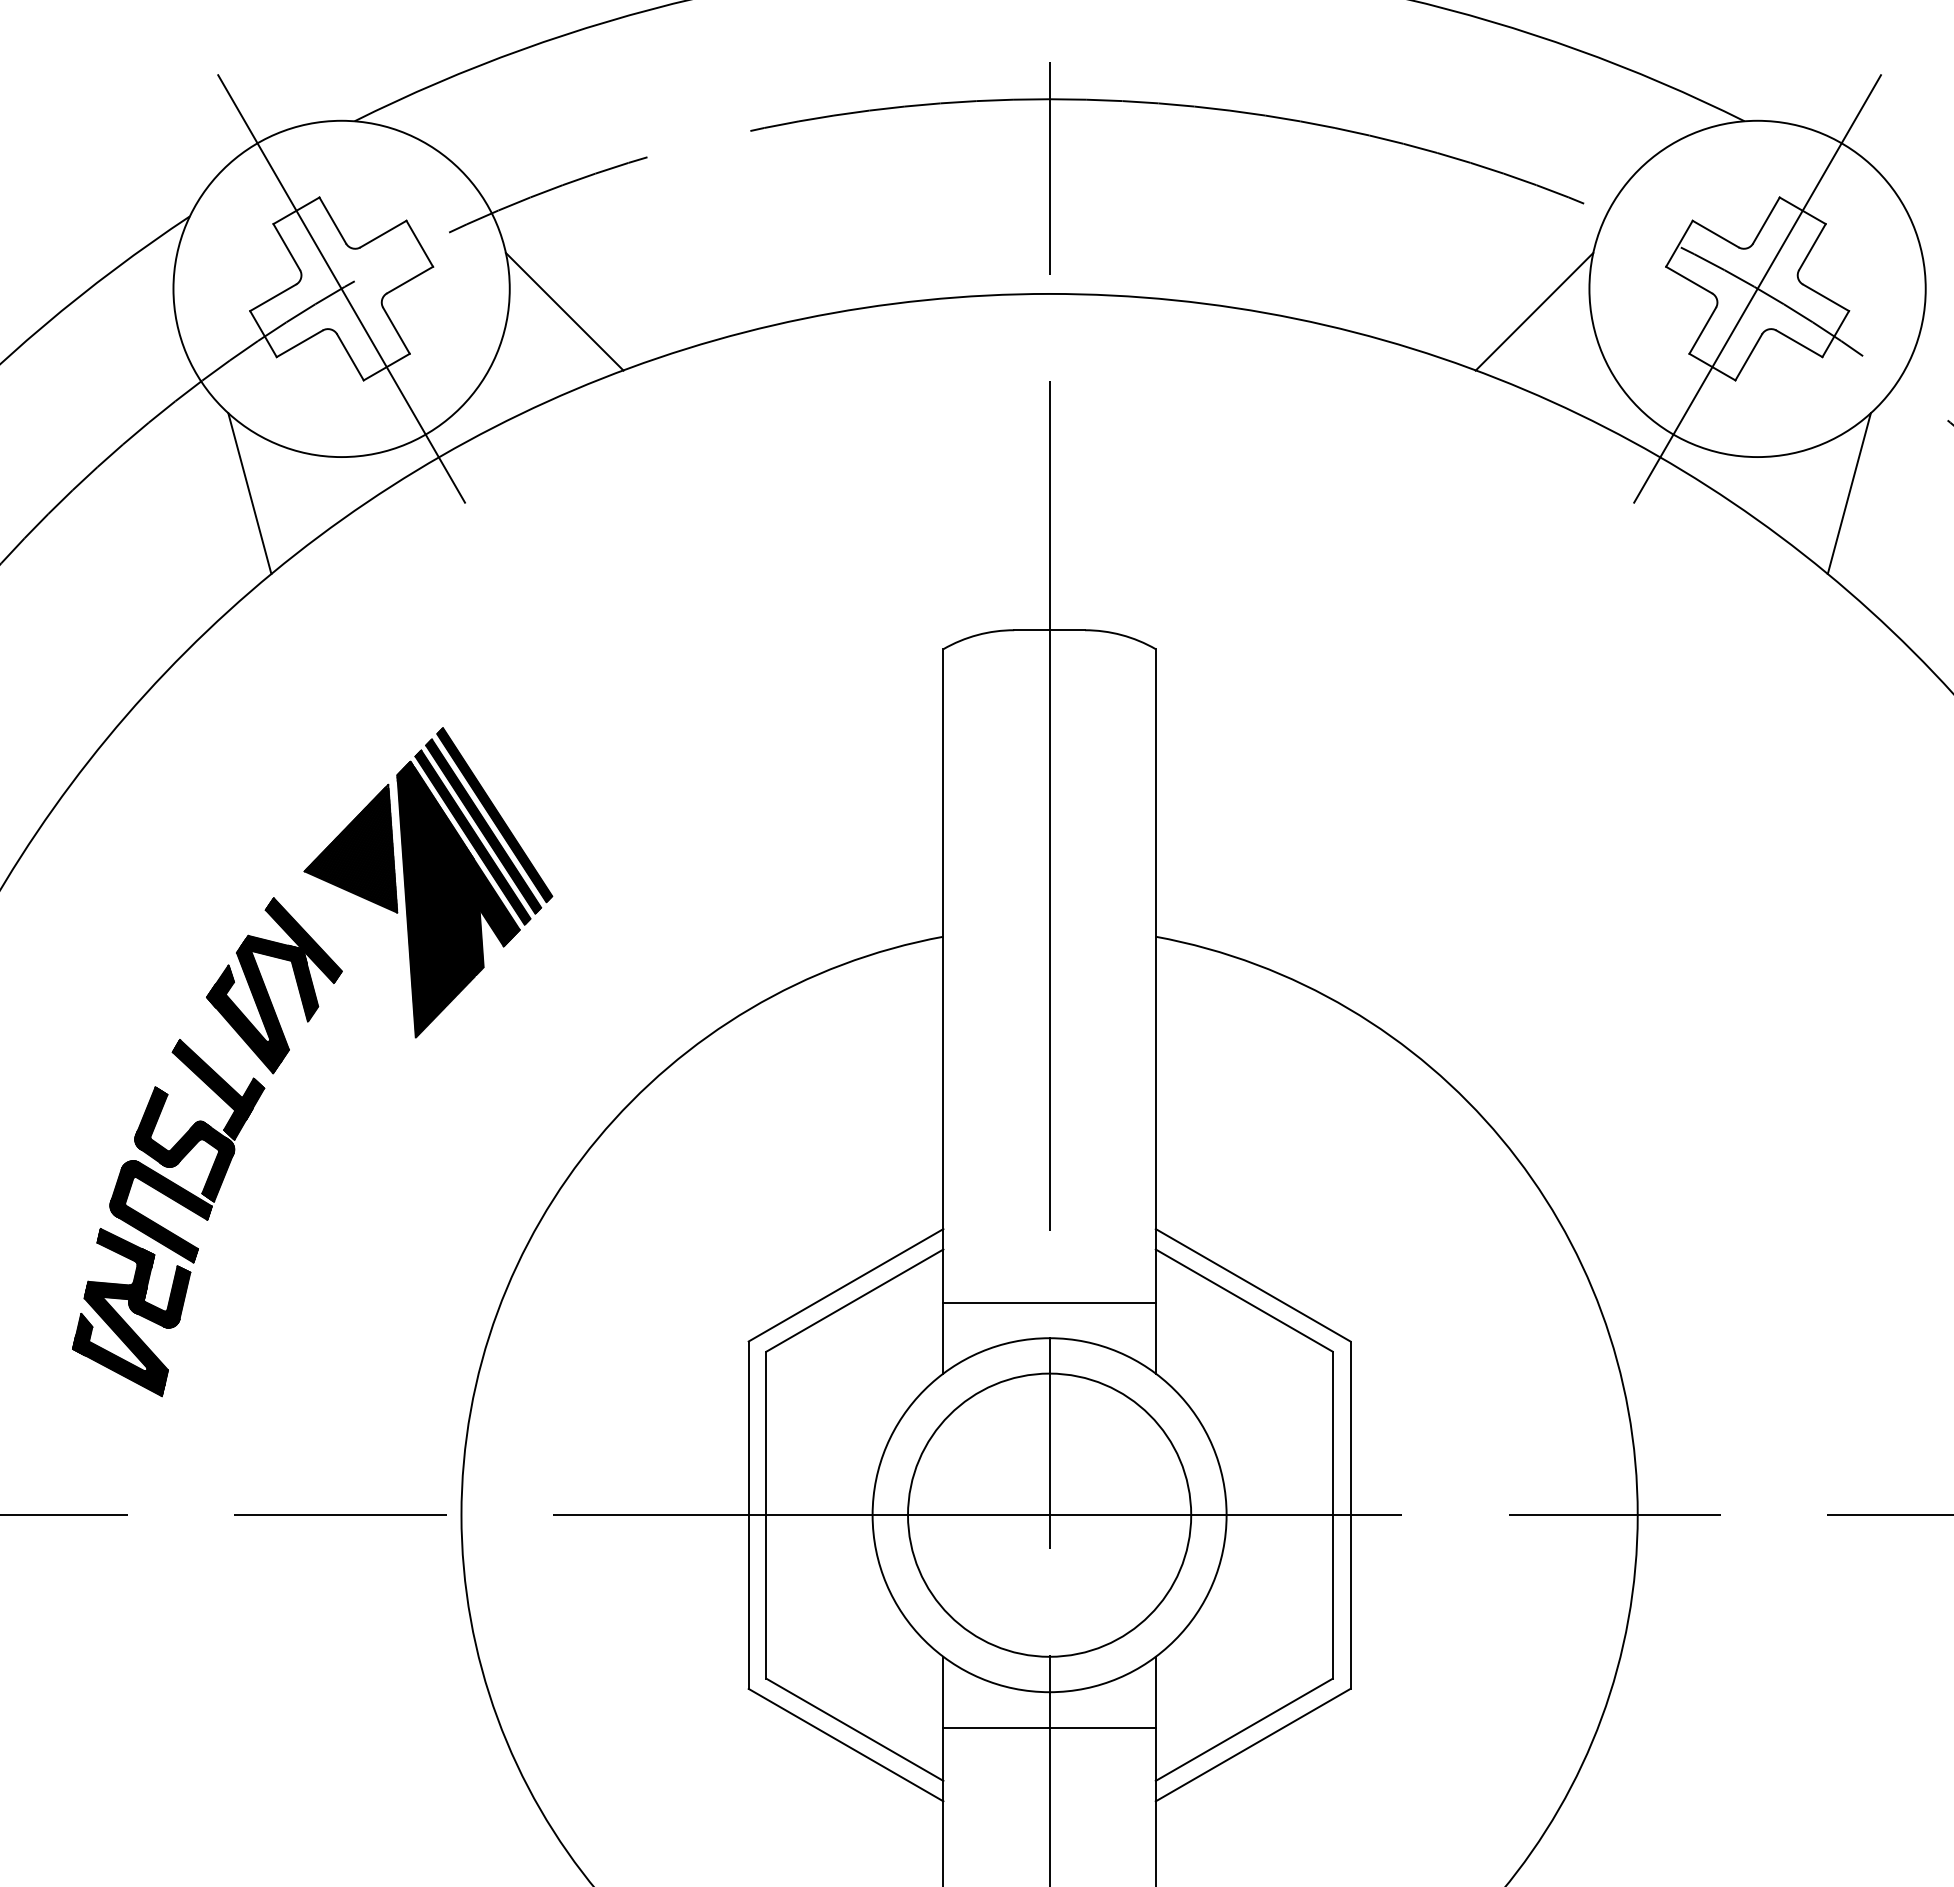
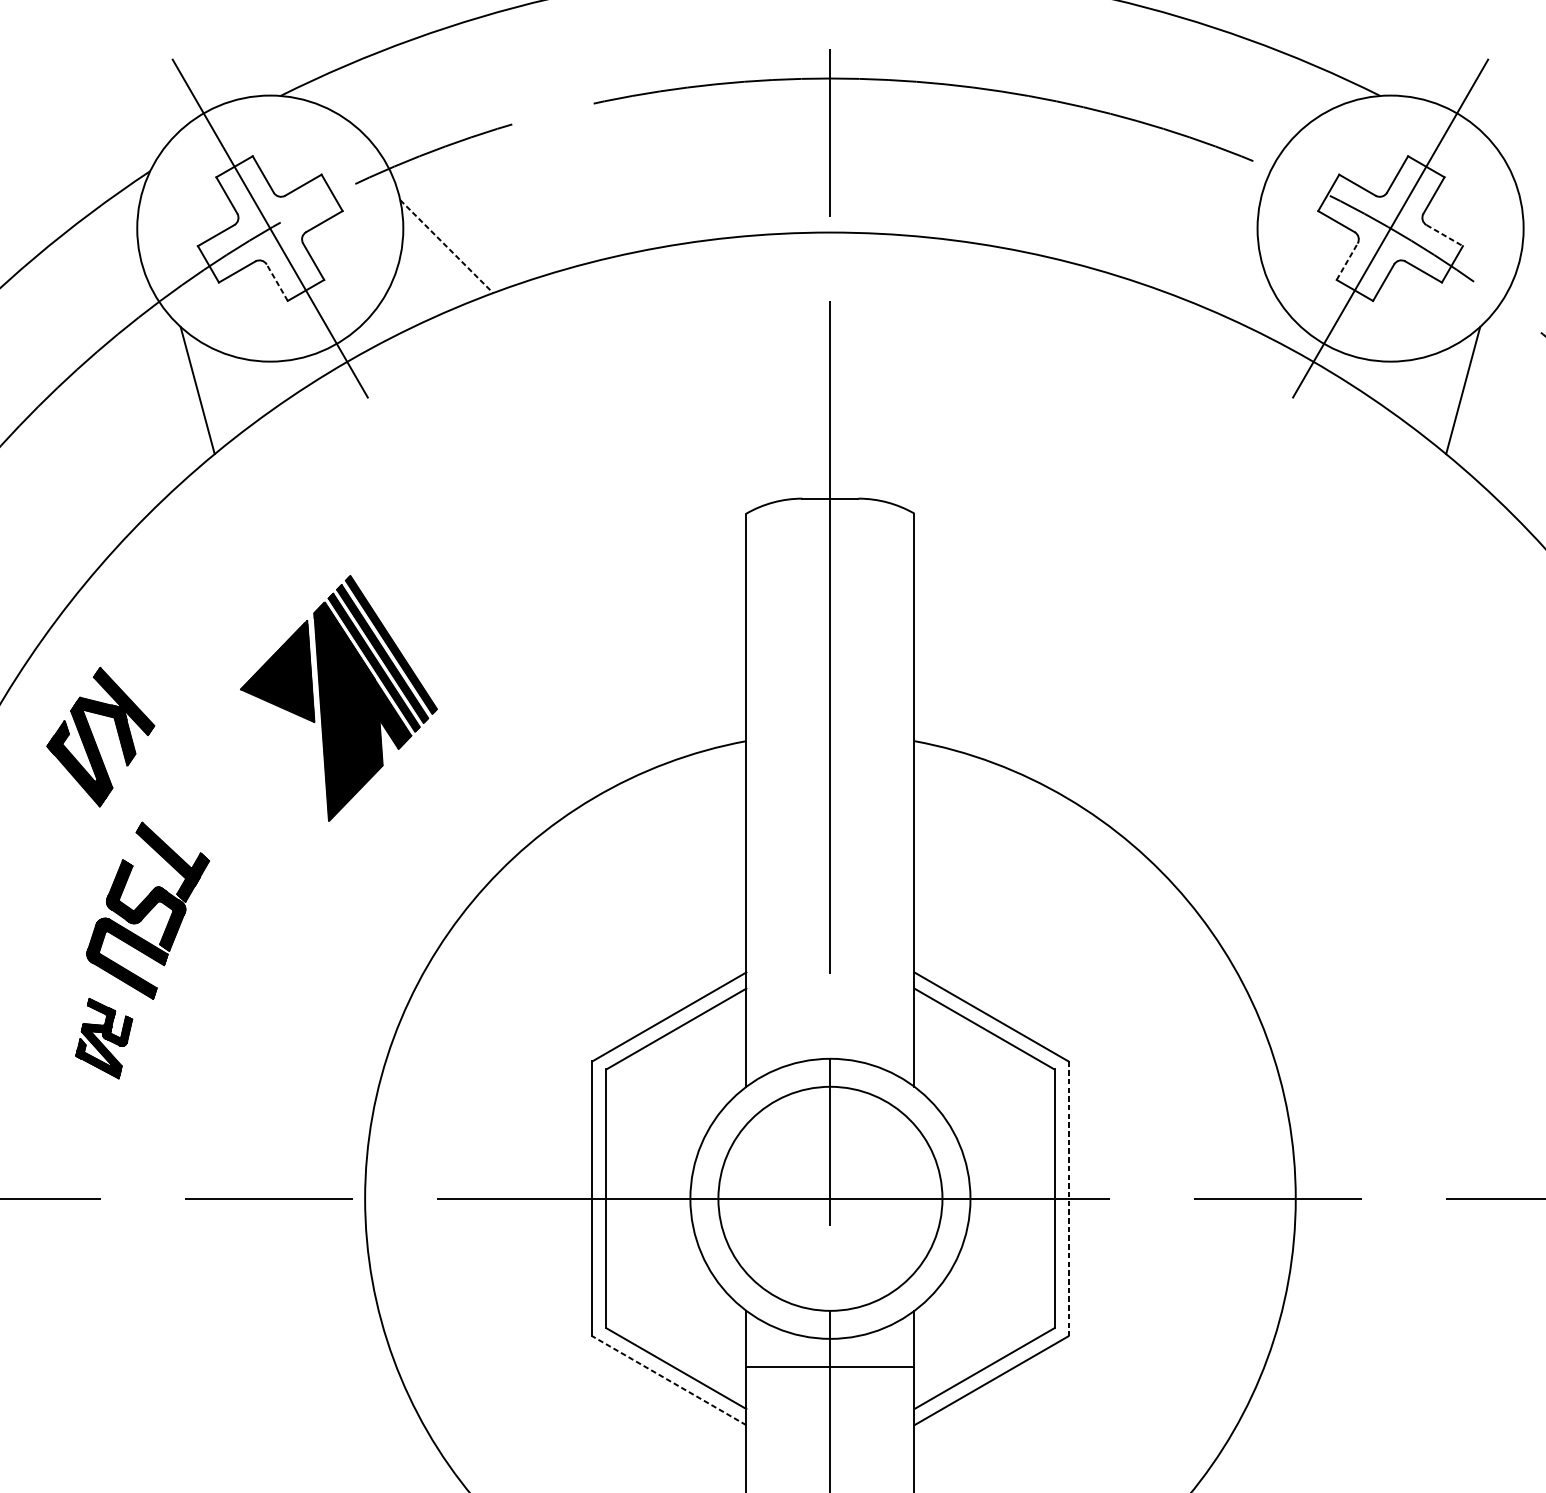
line: (1826, 297) -> (1445, 235), solid -> dashed
line: (1534, 311) -> (1214, 246), removed
line: (565, 312) -> (447, 247), solid -> dashed
line: (1702, 330) -> (1347, 261), solid -> dashed
line: (350, 357) -> (277, 282), solid -> dashed
part: (266, 988) -> (94, 739), moved
line: (1049, 1302) -> (830, 1030), removed
part: (131, 1312) -> (104, 1038), size x0.6
line: (1350, 1515) -> (1068, 1199), solid -> dashed
line: (845, 1744) -> (668, 1380), solid -> dashed

